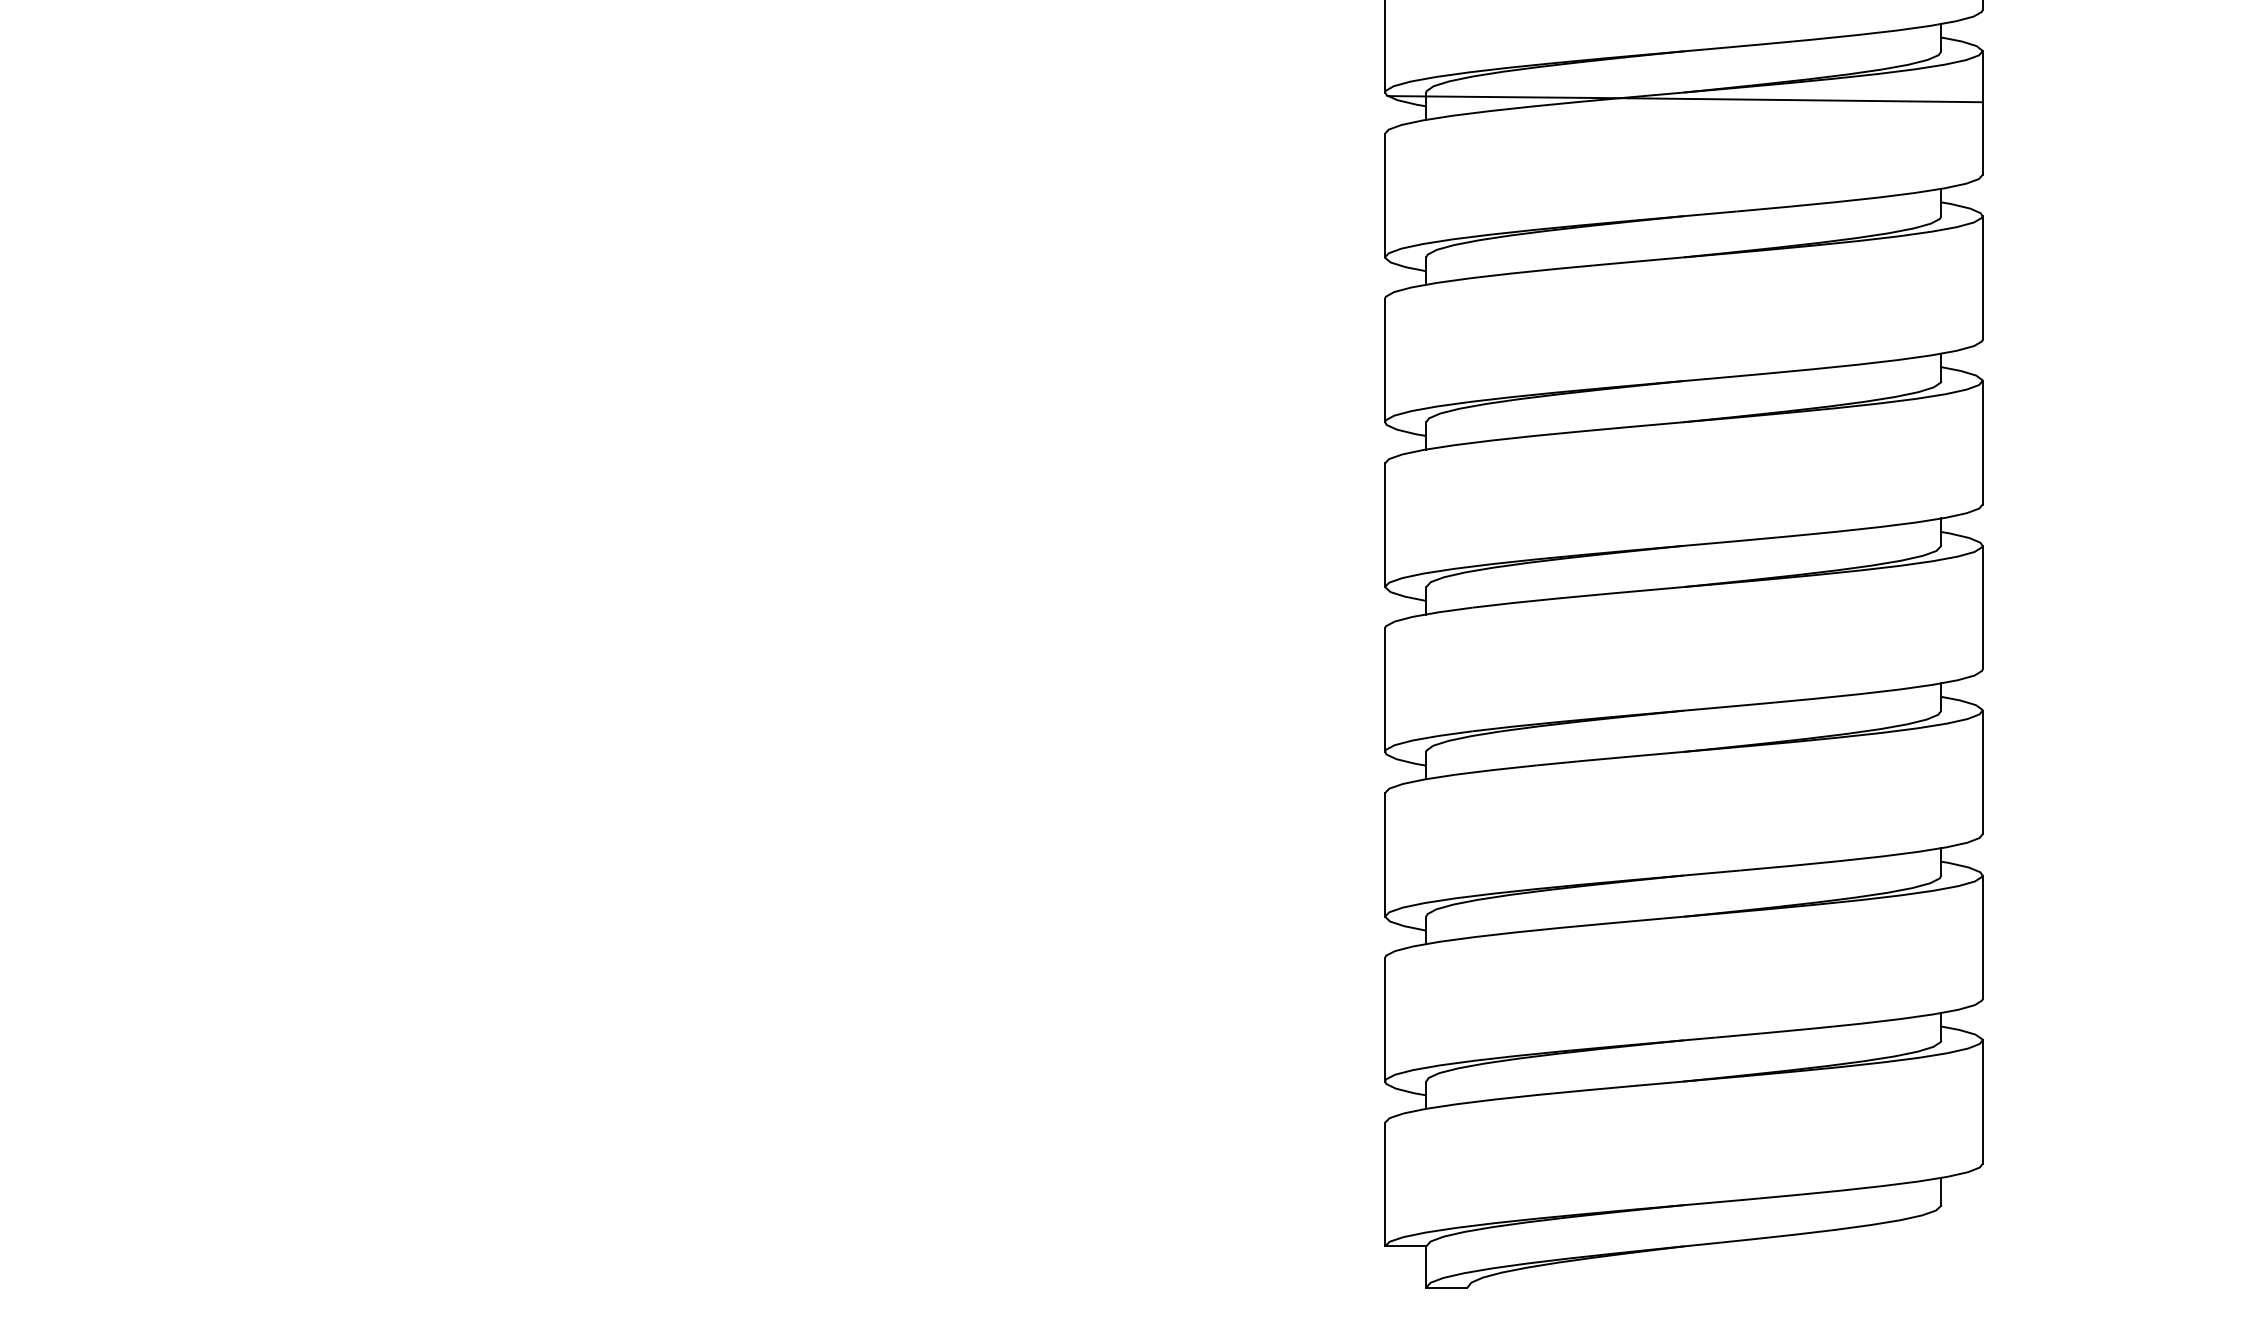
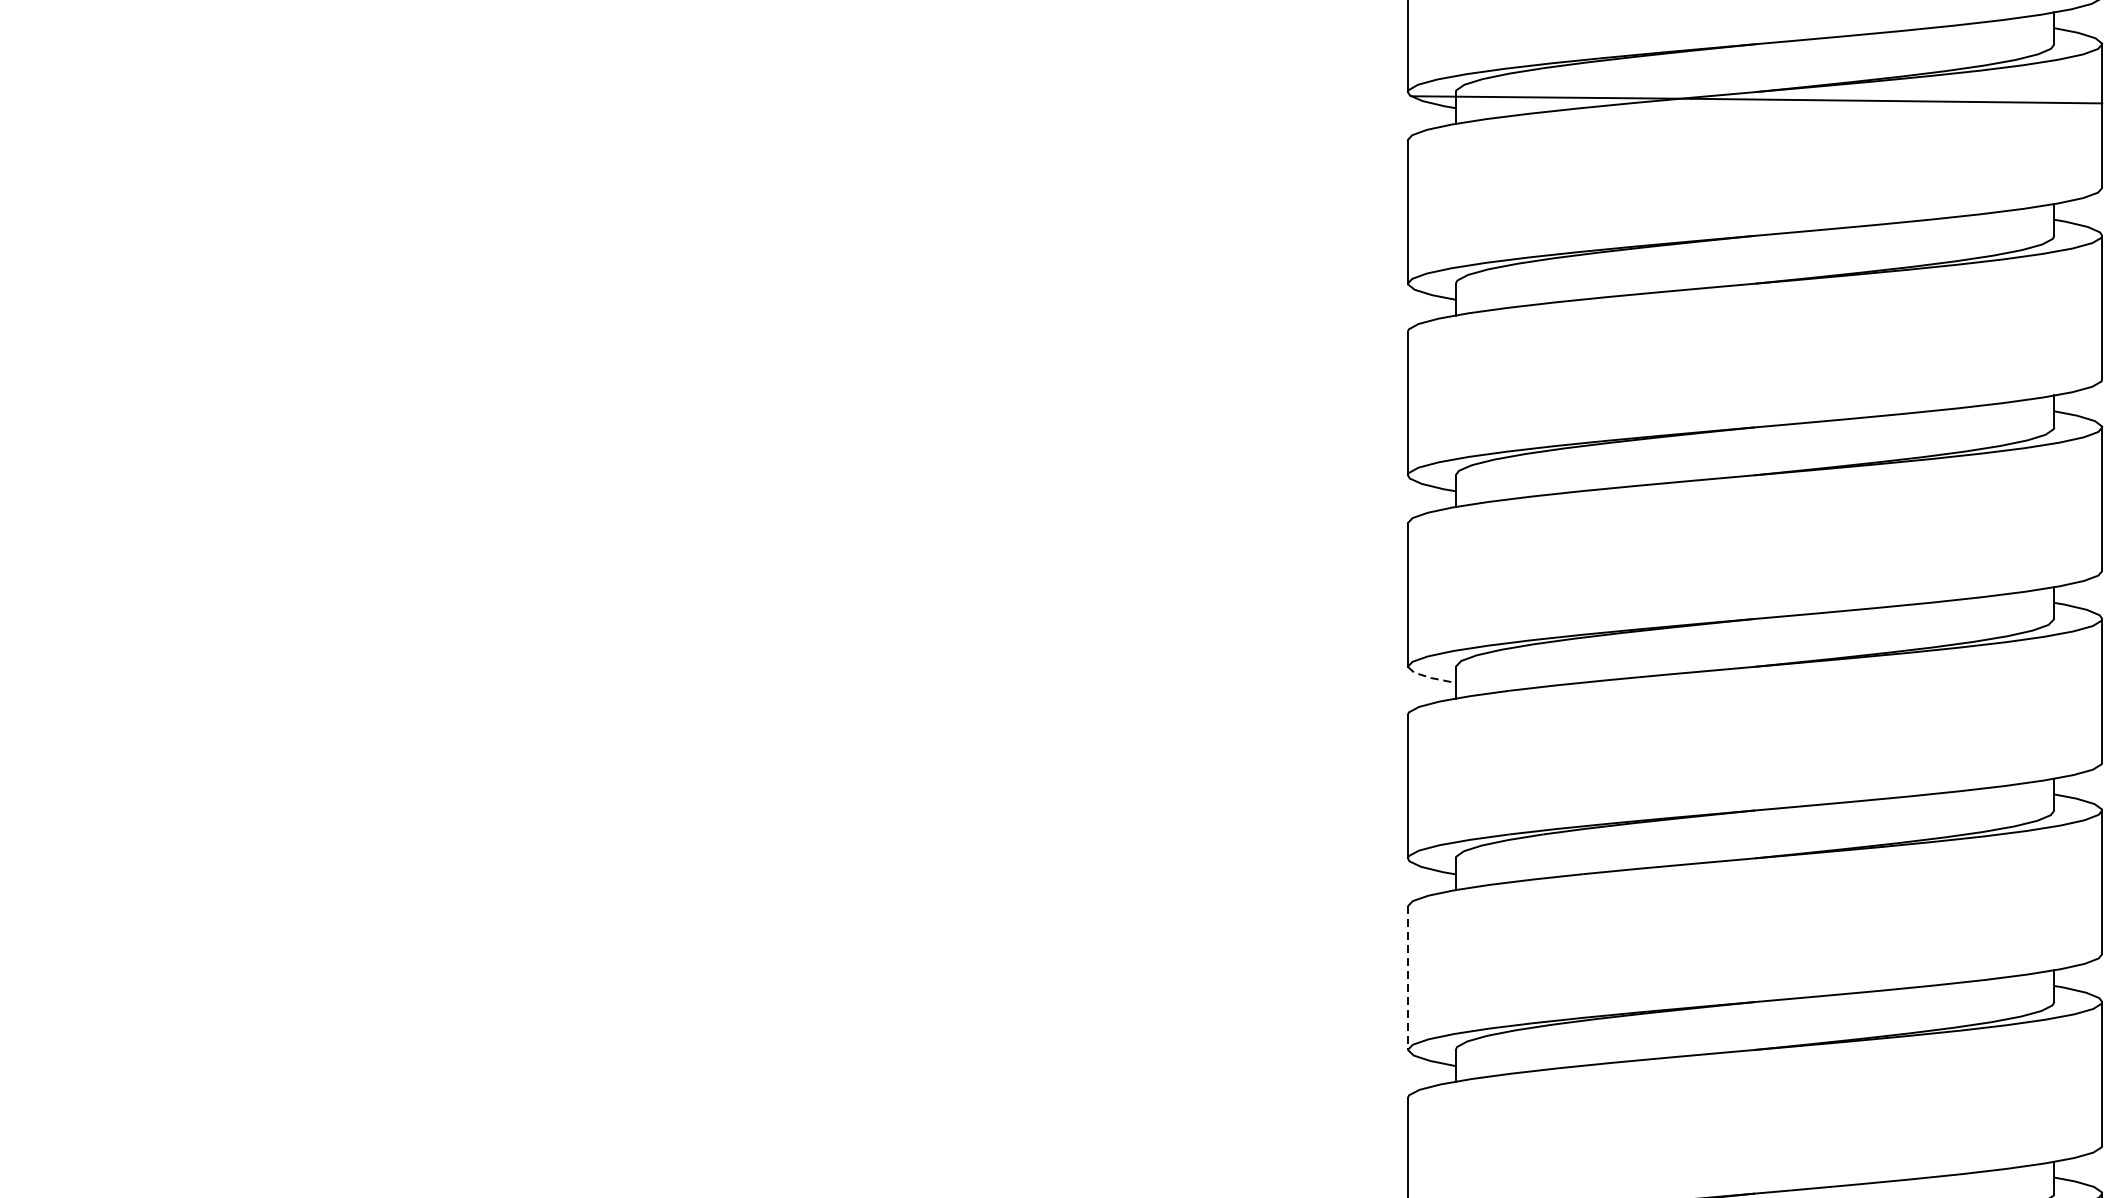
line: (1404, 596) -> (1430, 677), solid -> dashed
line: (1385, 854) -> (1408, 977), solid -> dashed

